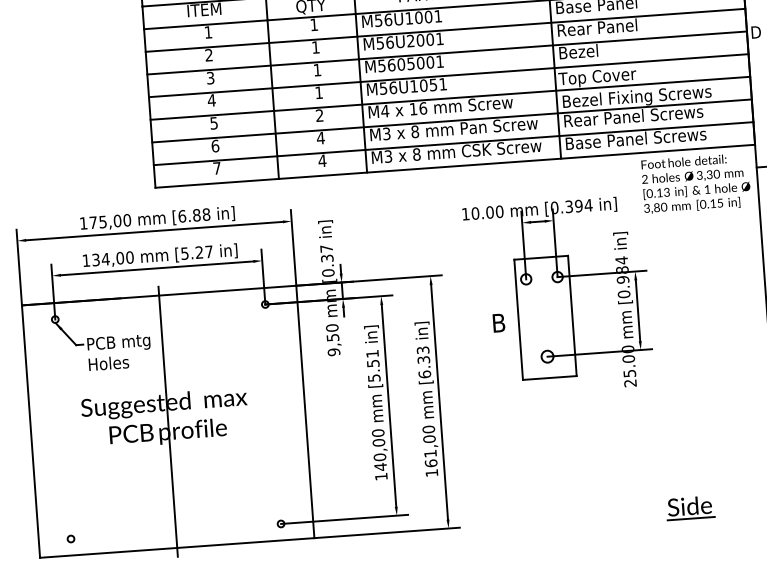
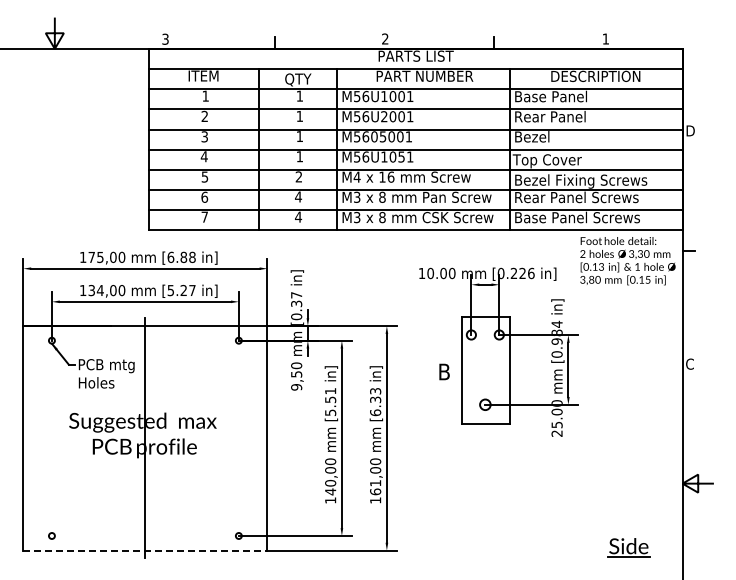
text: (578, 206) -> (522, 273), [0.394 -> [0.226
part: (689, 507) -> (628, 547), moved
line: (177, 547) -> (145, 550), solid -> dashed

